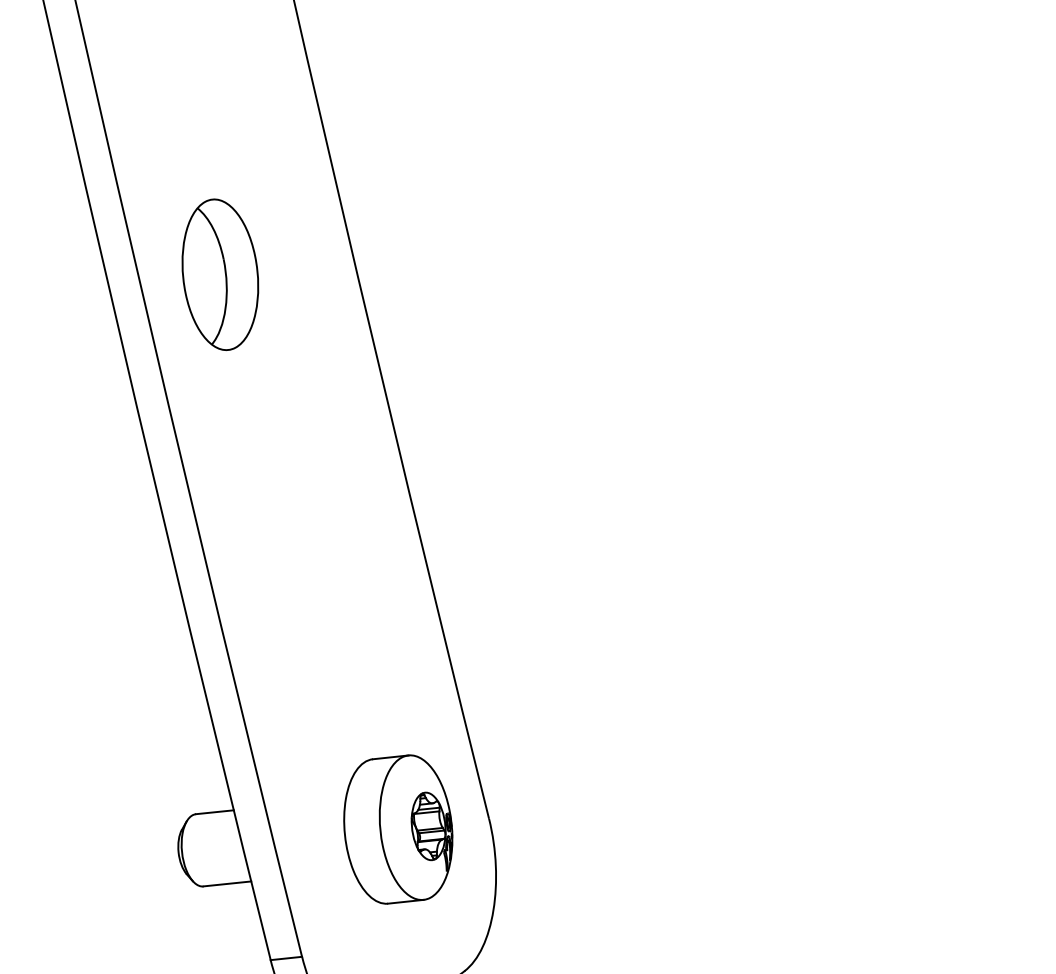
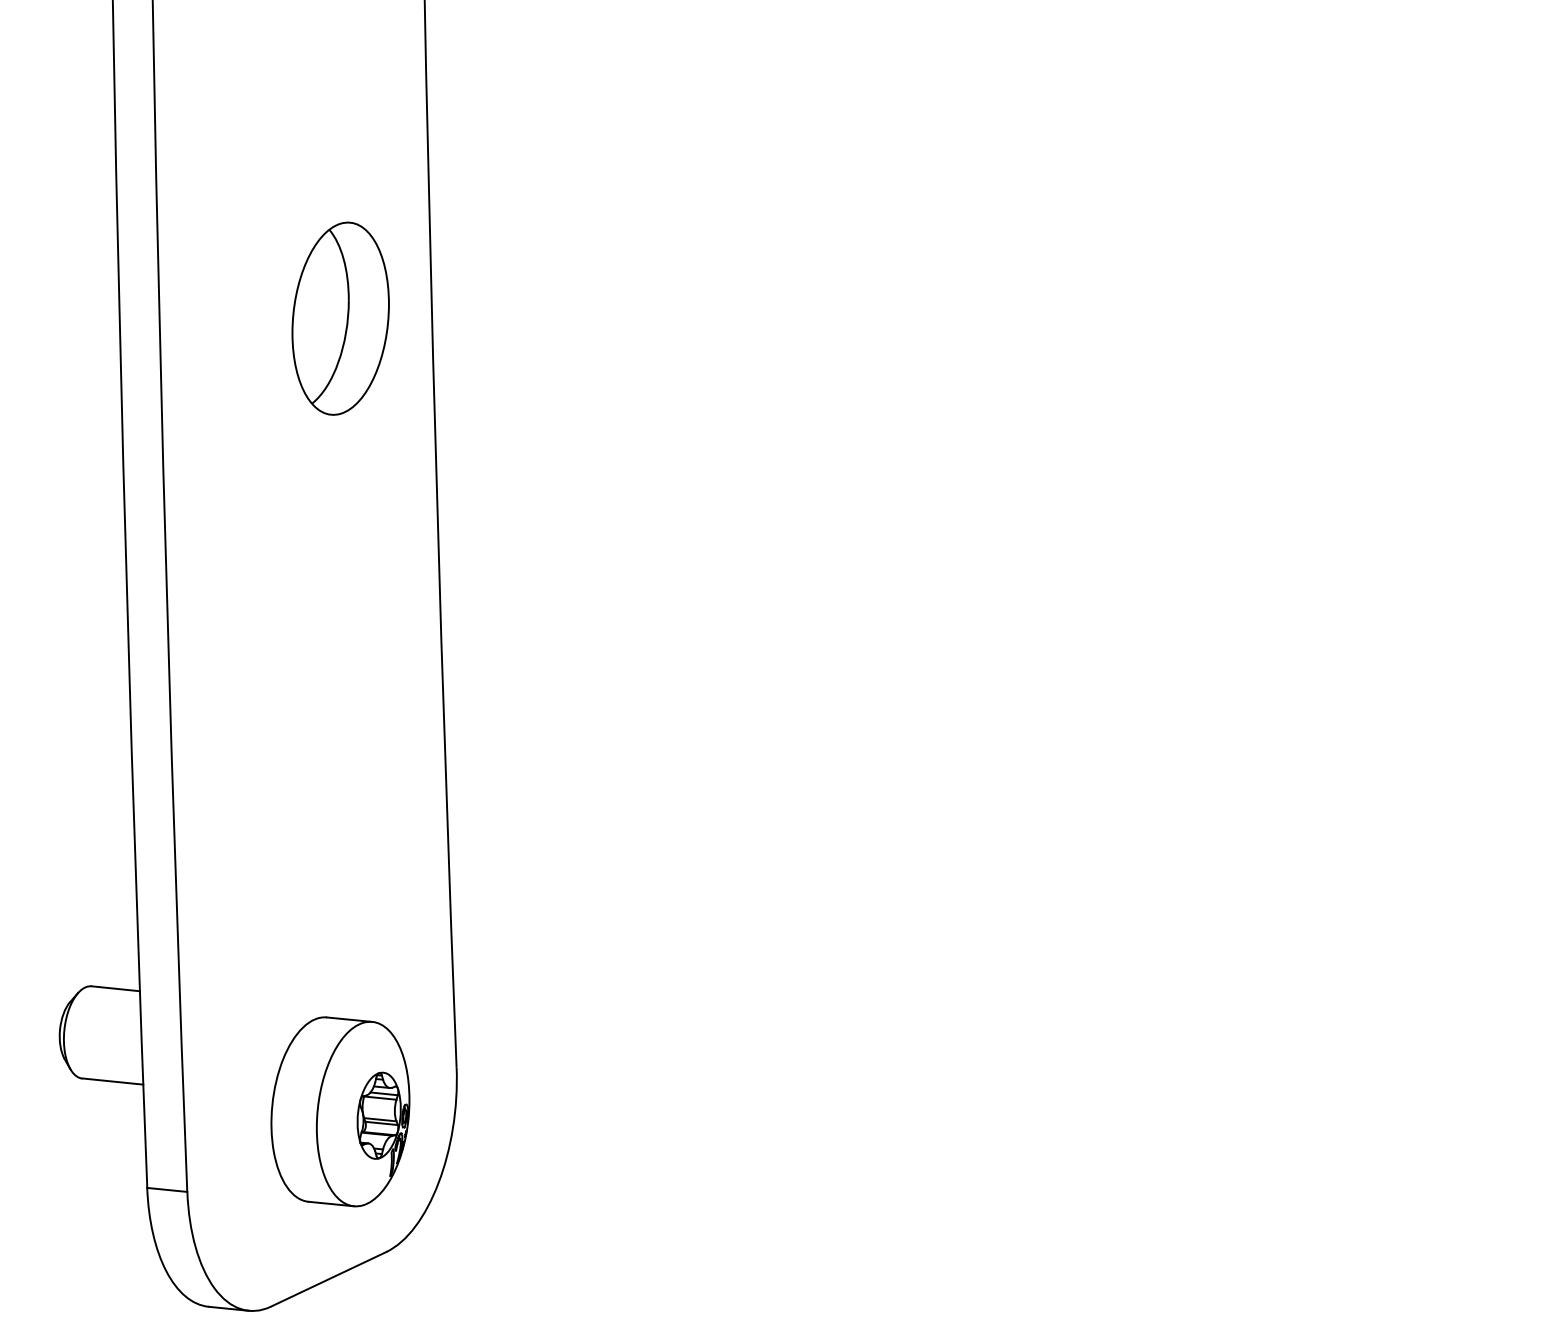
part: (220, 274) -> (340, 318), moved
part: (398, 829) -> (340, 1111), moved

